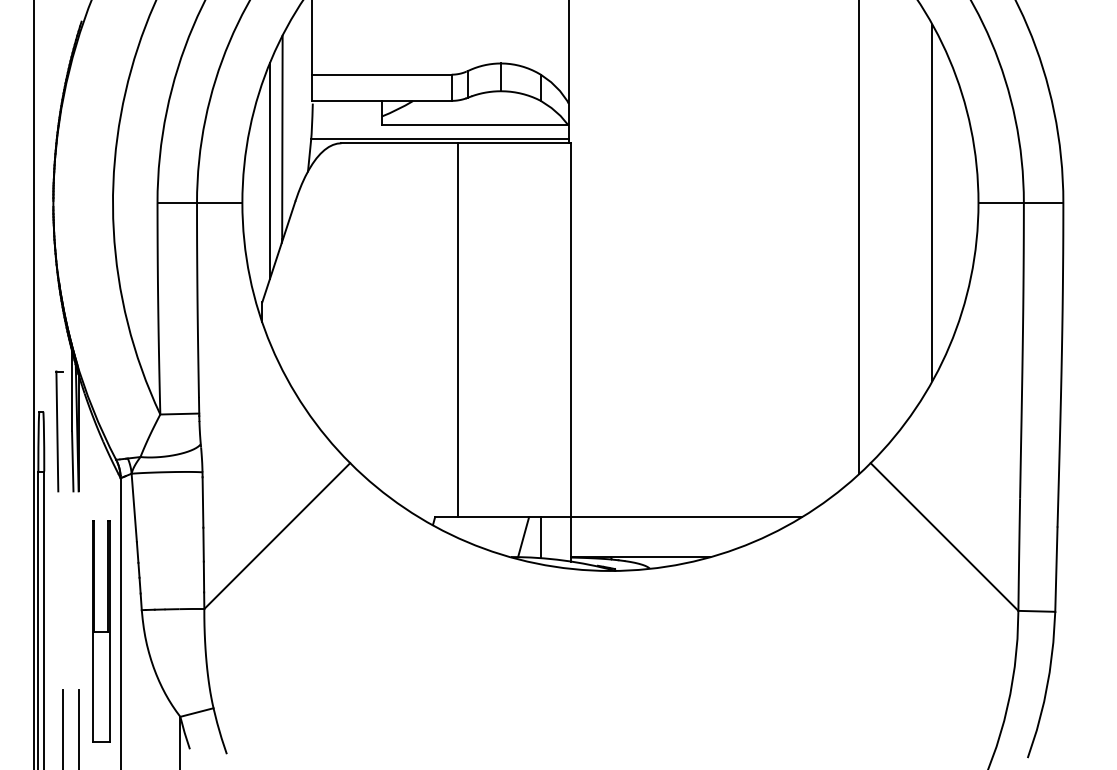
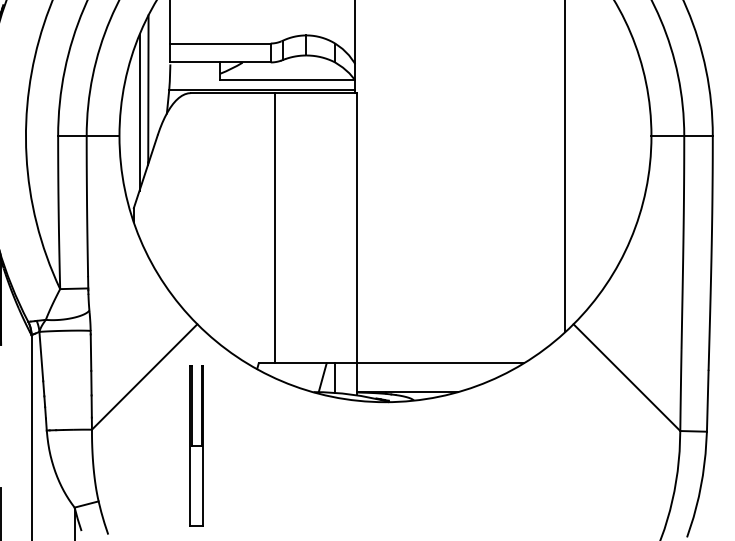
line: (932, 202) -> (618, 135), removed
part: (101, 631) -> (196, 445), moved

